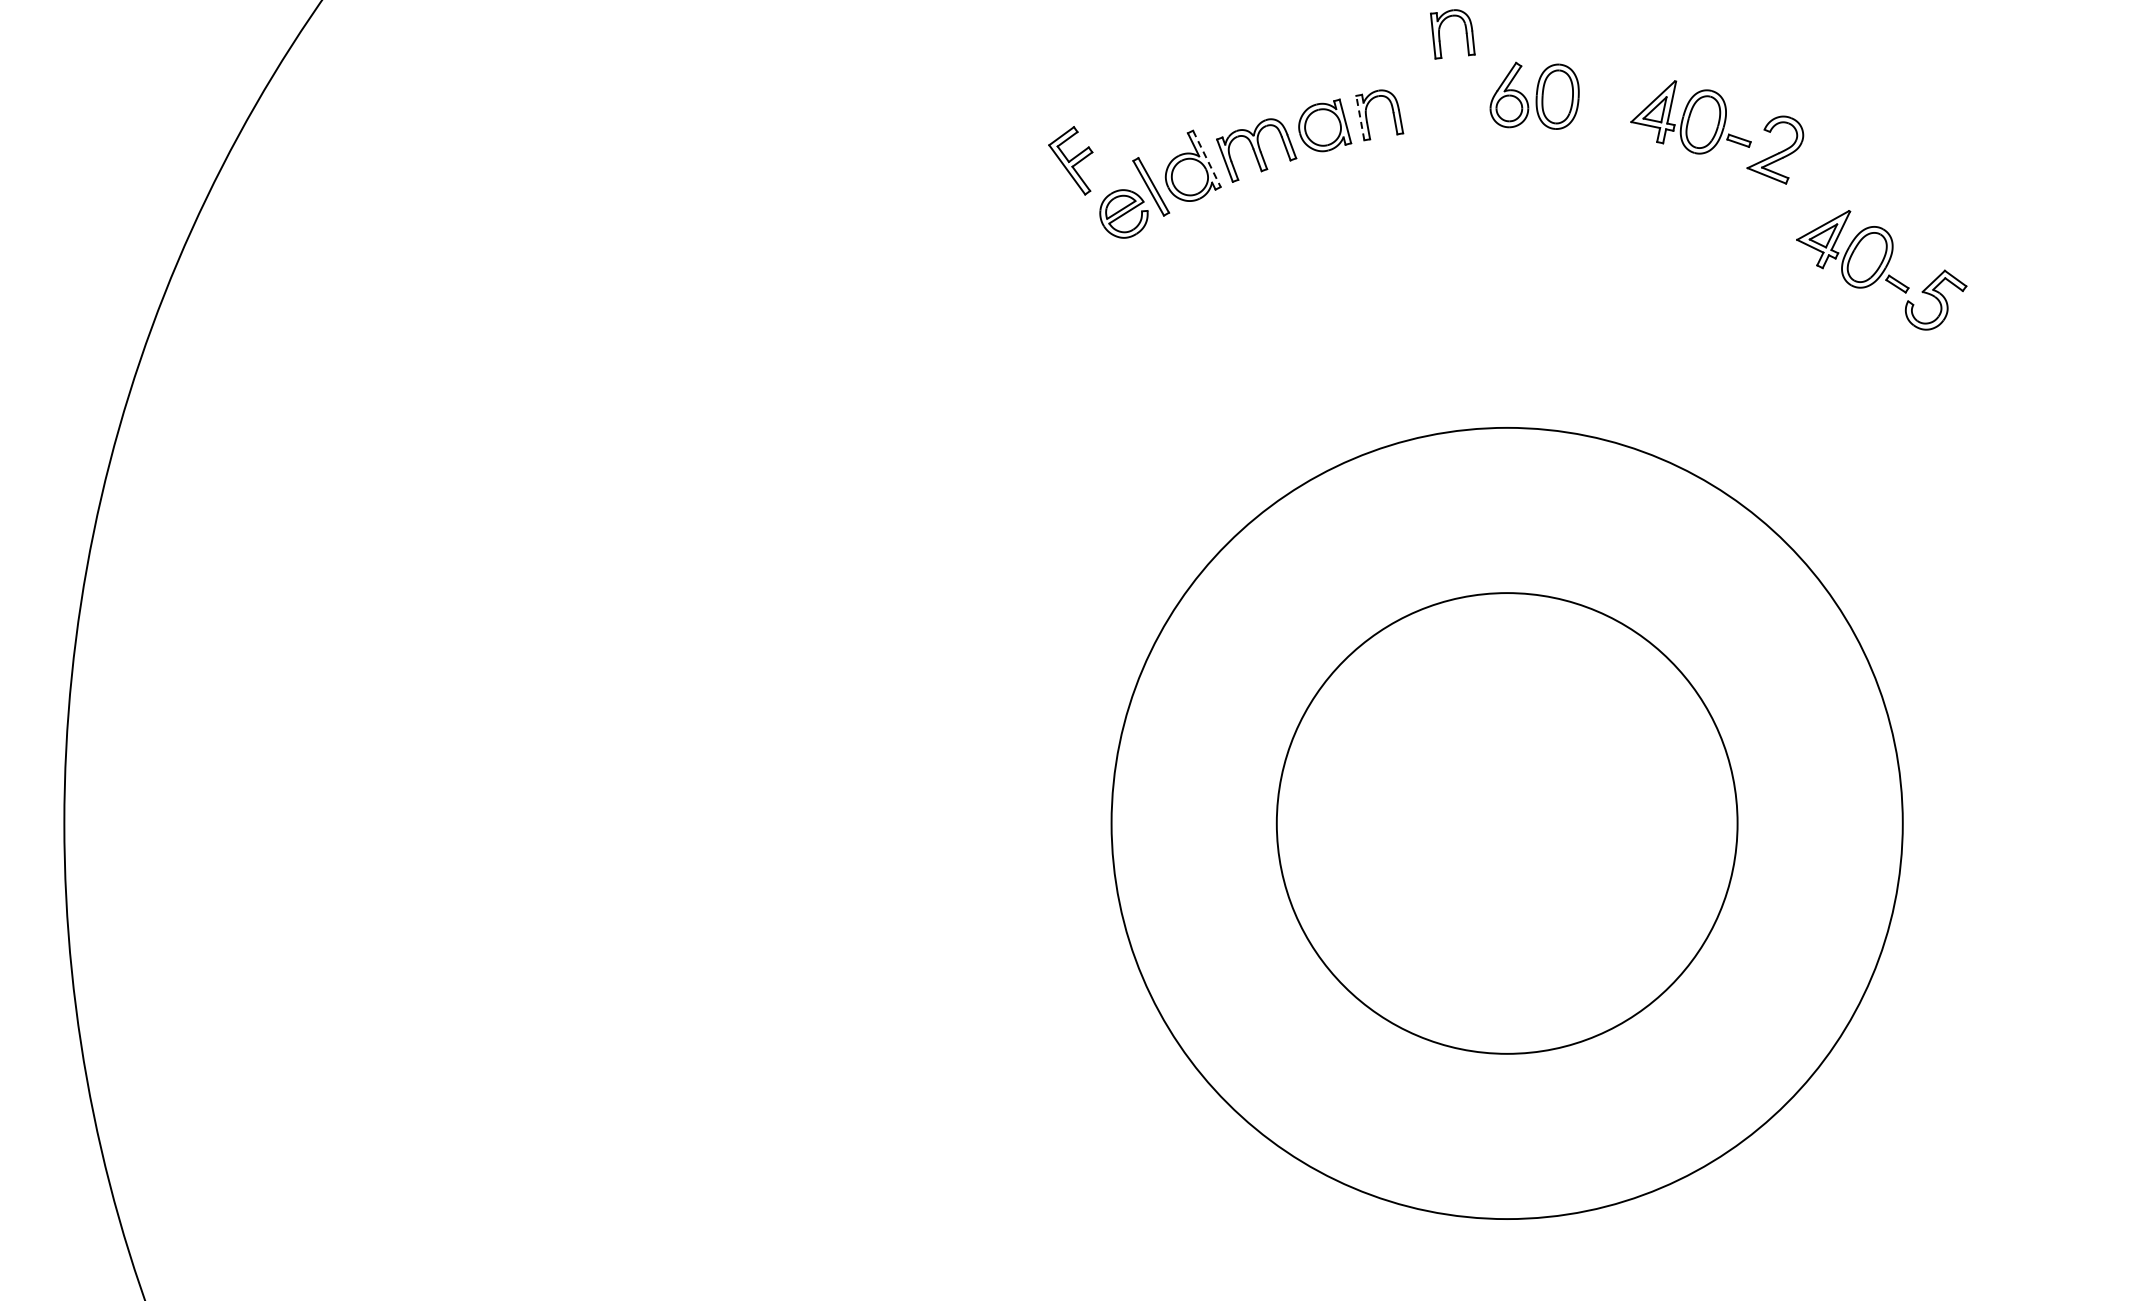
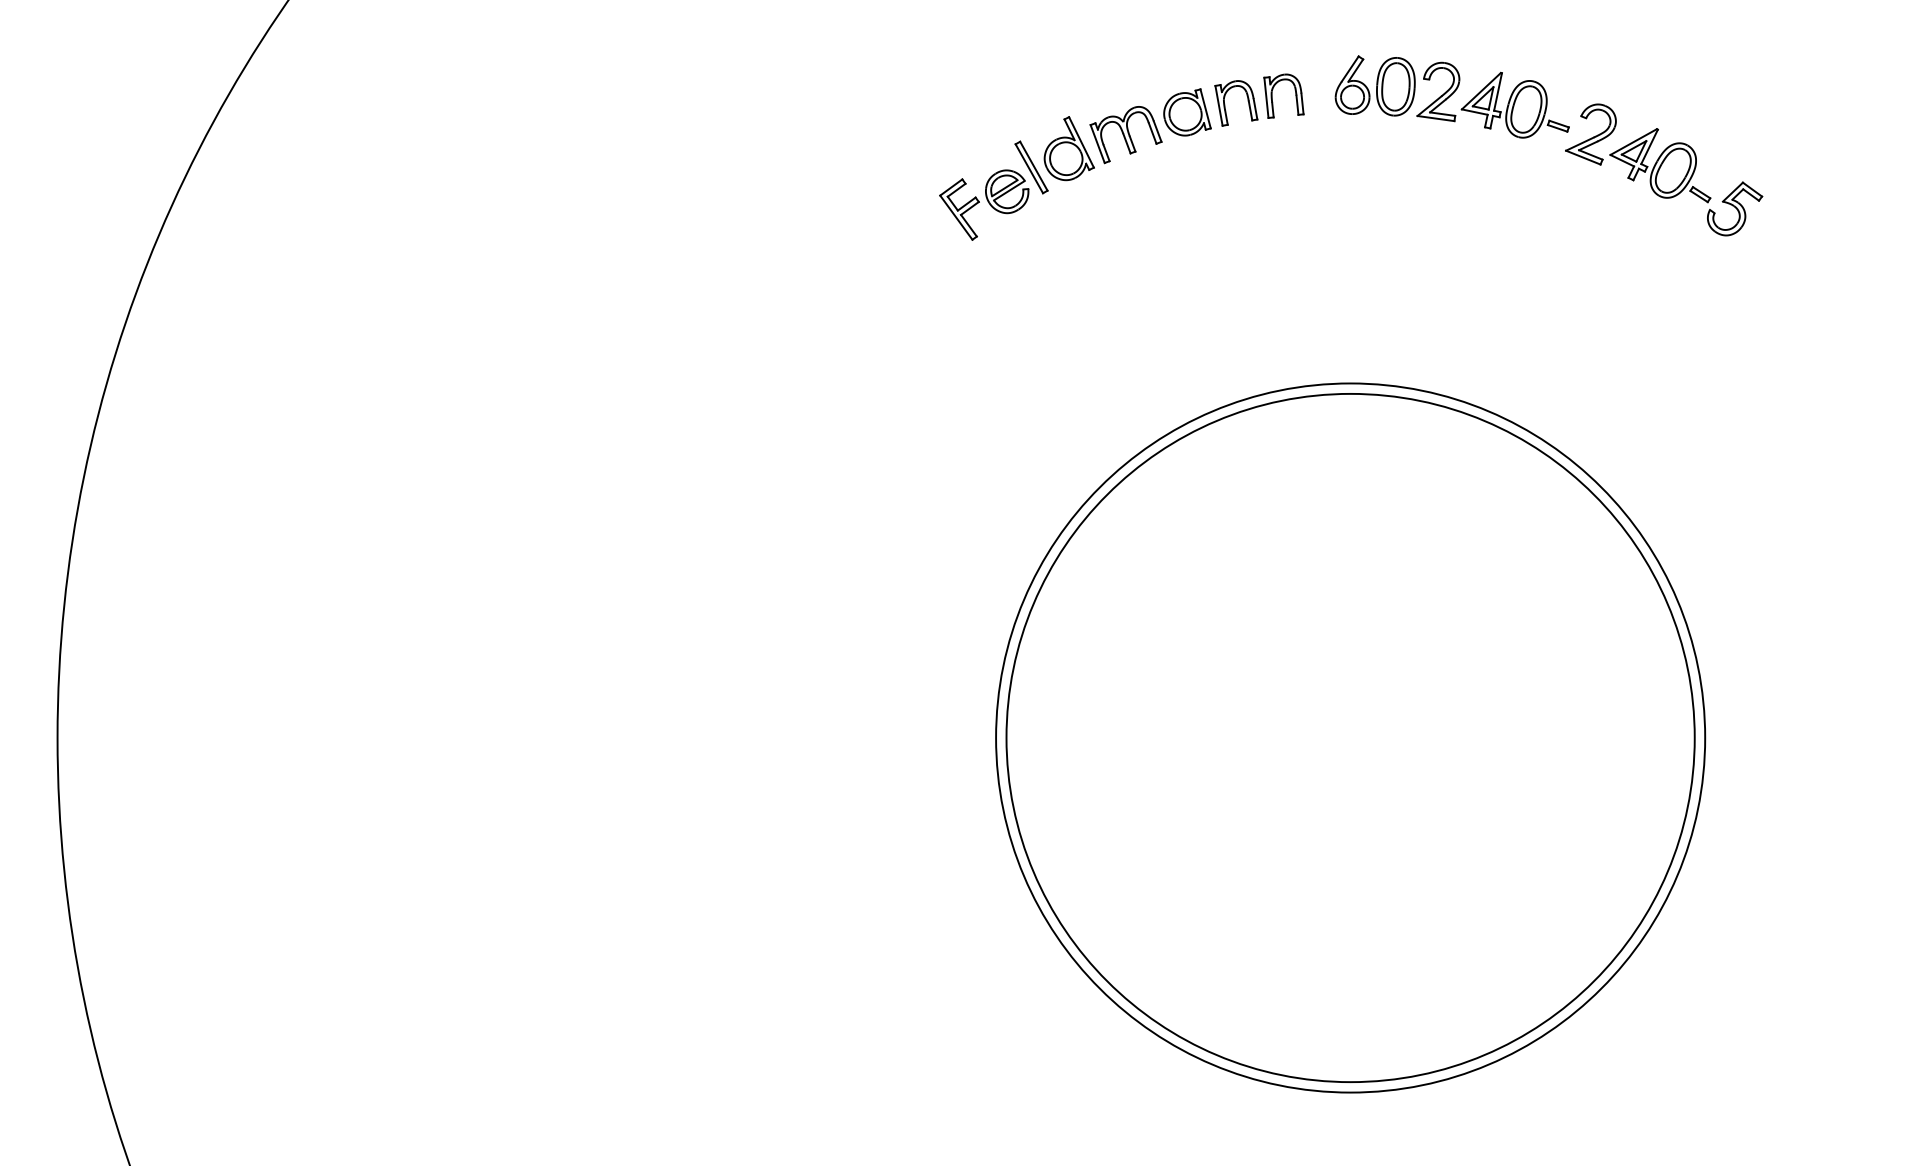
part: (1440, 36) -> (1272, 98), moved
part: (1604, 102) -> (1437, 91), added
line: (1360, 118) -> (1219, 106), dashed -> solid
line: (1207, 159) -> (1082, 142), dashed -> solid
part: (1070, 160) -> (959, 209), moved
part: (1881, 270) -> (1686, 182), moved
circle: (1507, 823) -> (1350, 738), size x1.67

